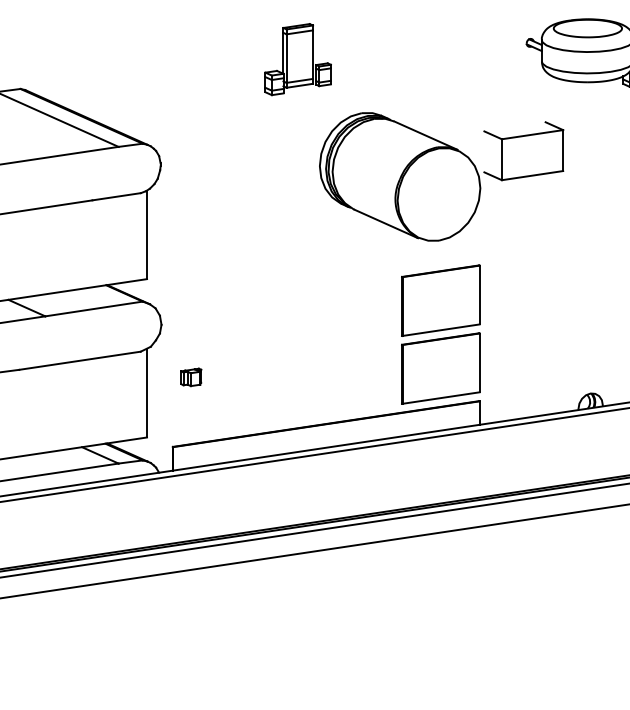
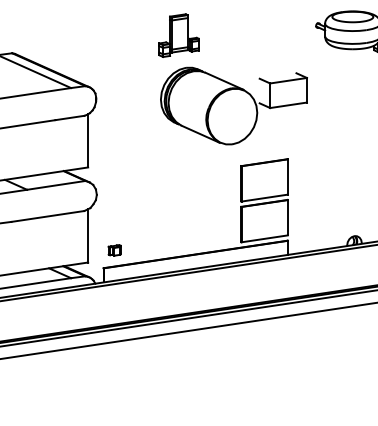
part: (440, 175) -> (233, 105), moved
part: (190, 377) -> (114, 250), moved

